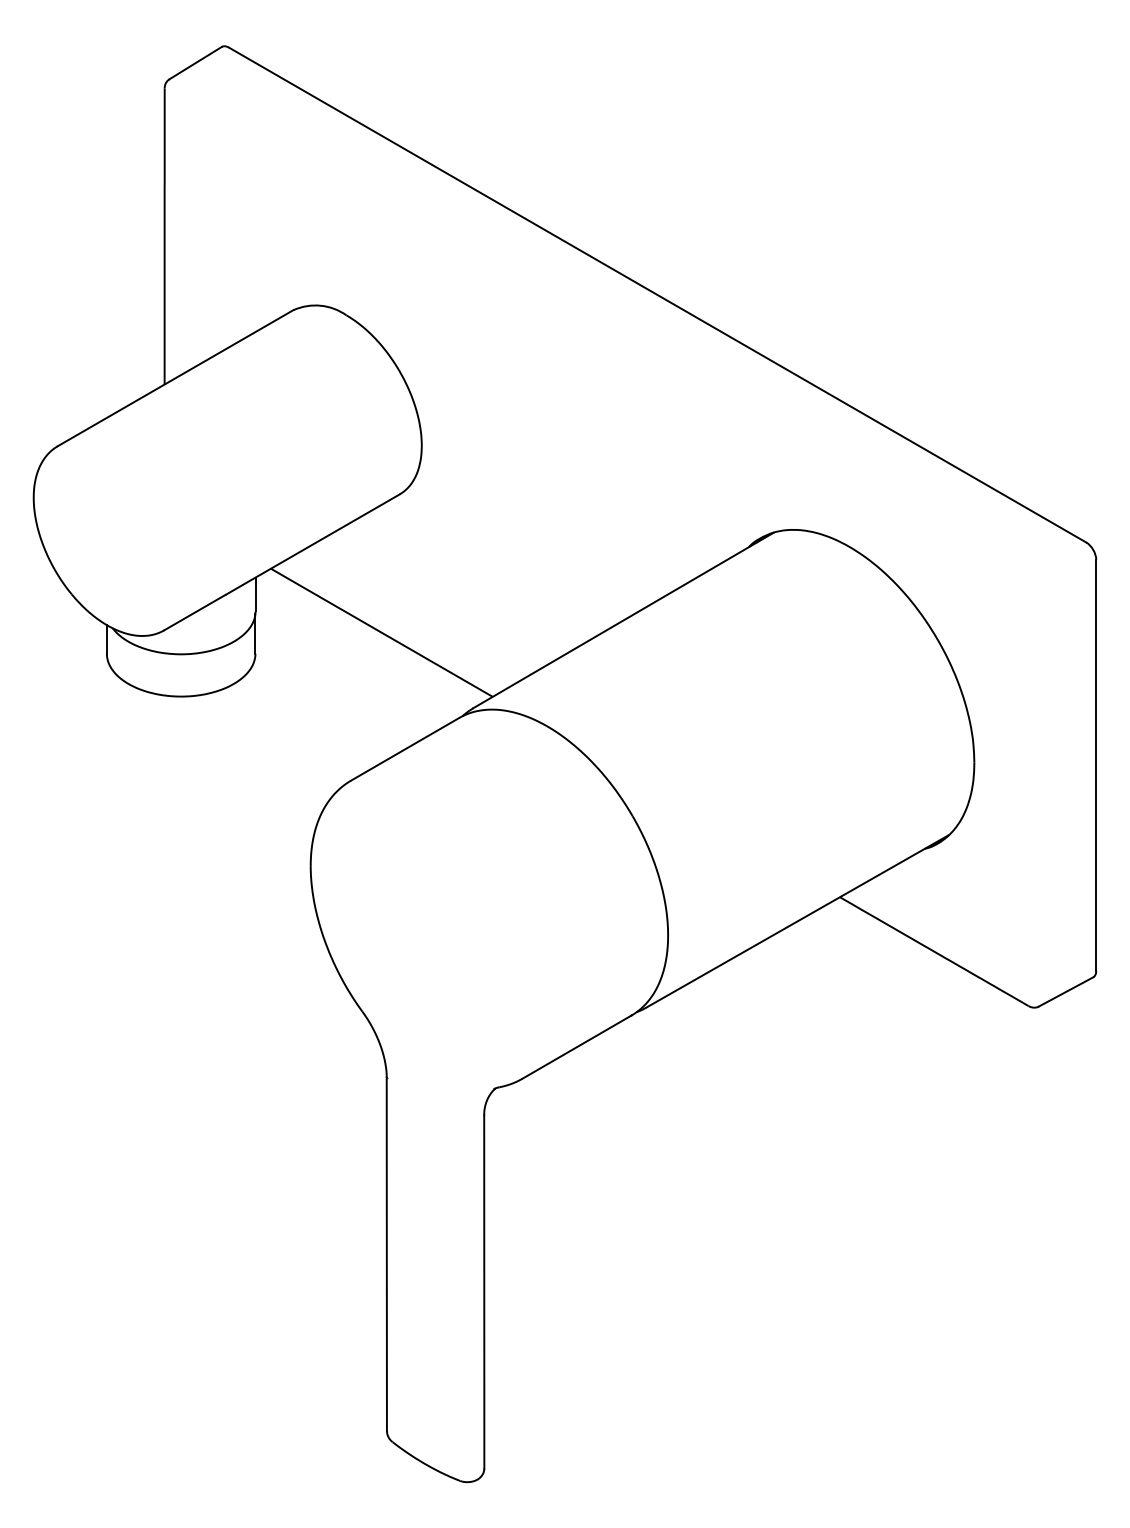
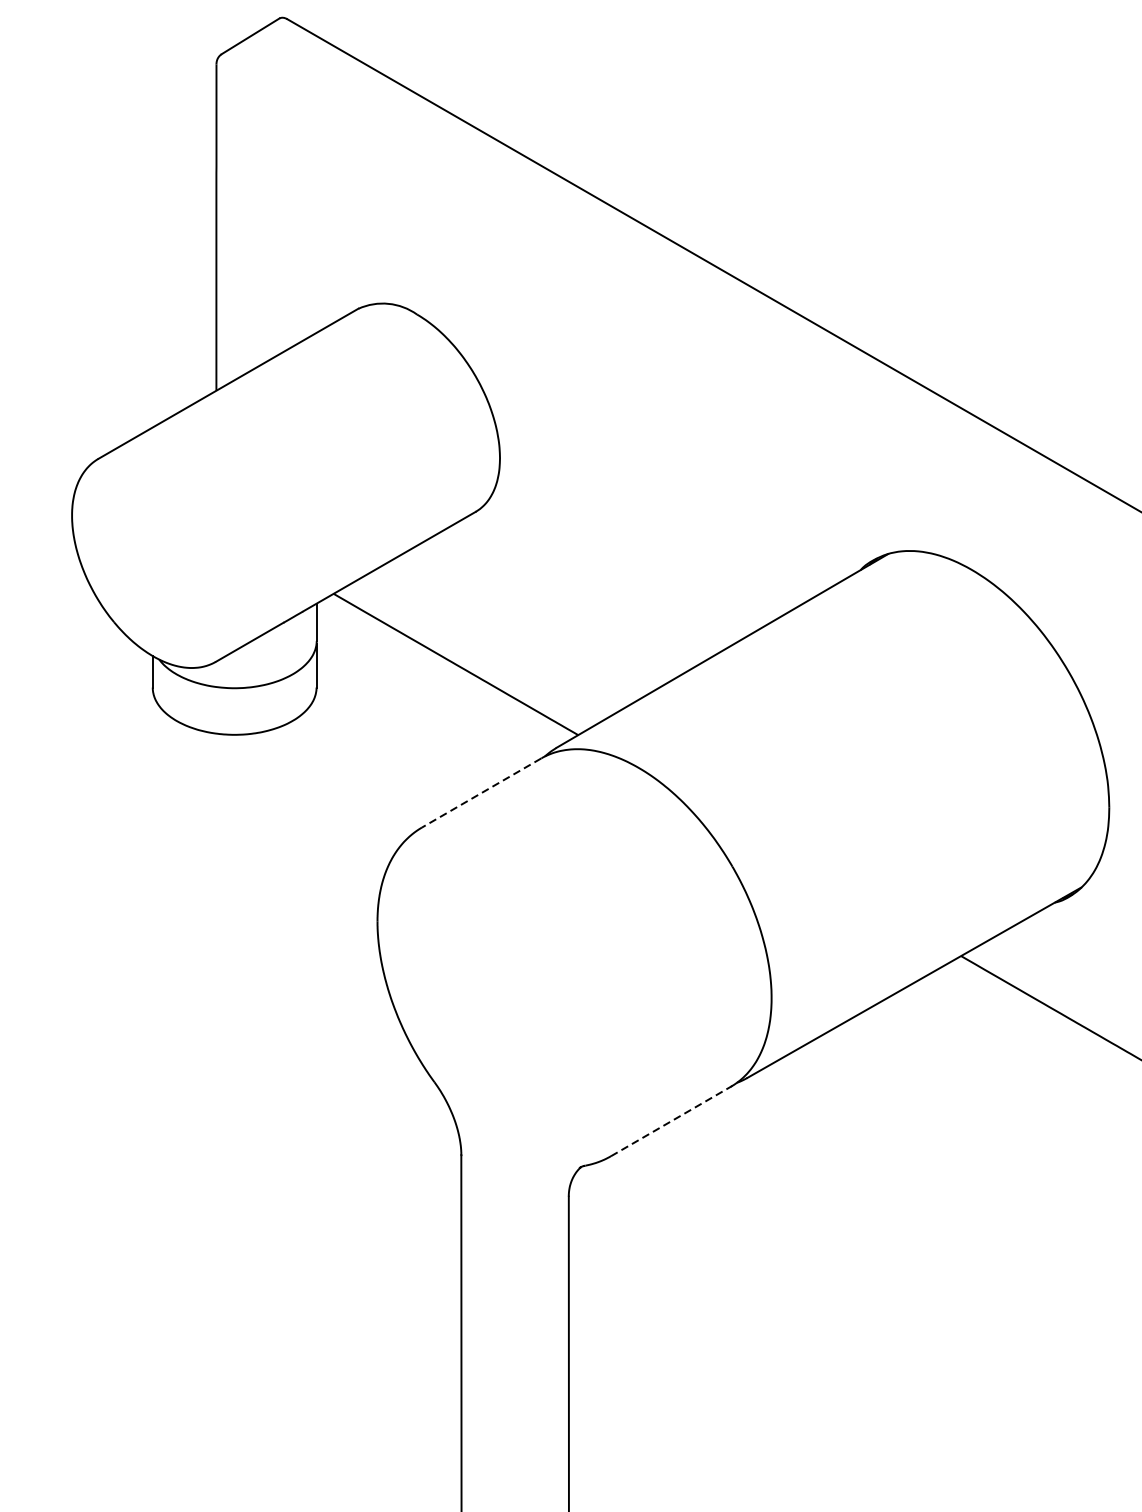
line: (404, 749) -> (480, 793), solid -> dashed
line: (577, 1046) -> (671, 1120), solid -> dashed

